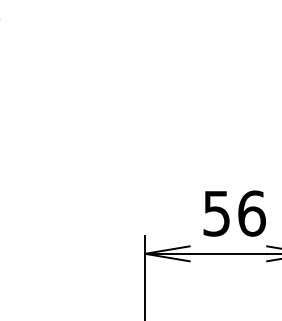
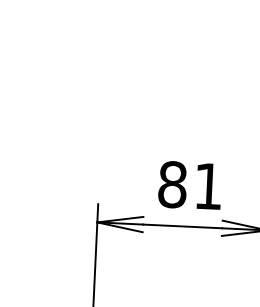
text: (234, 213) -> (190, 185), 56 -> 81

